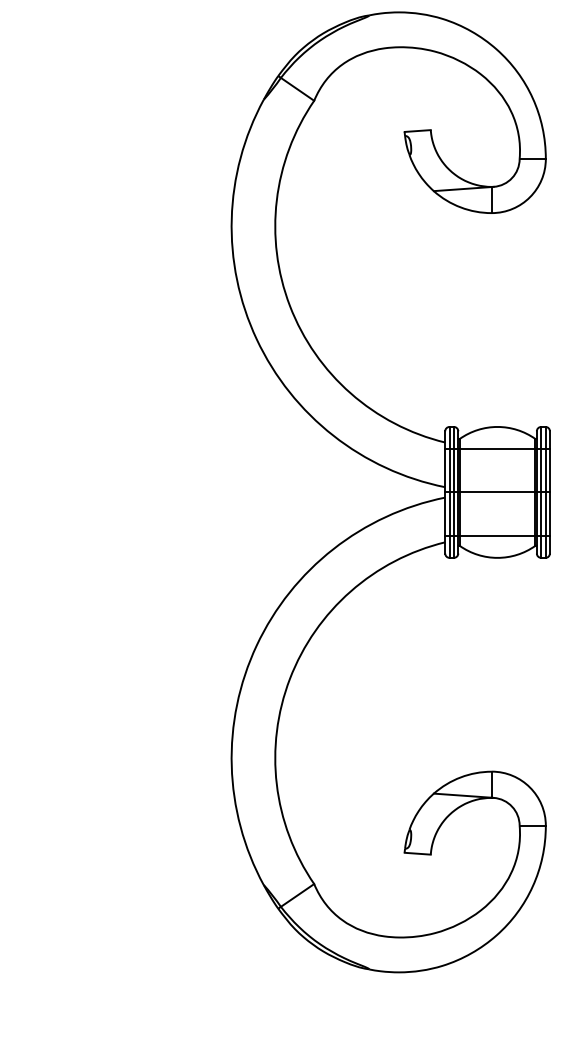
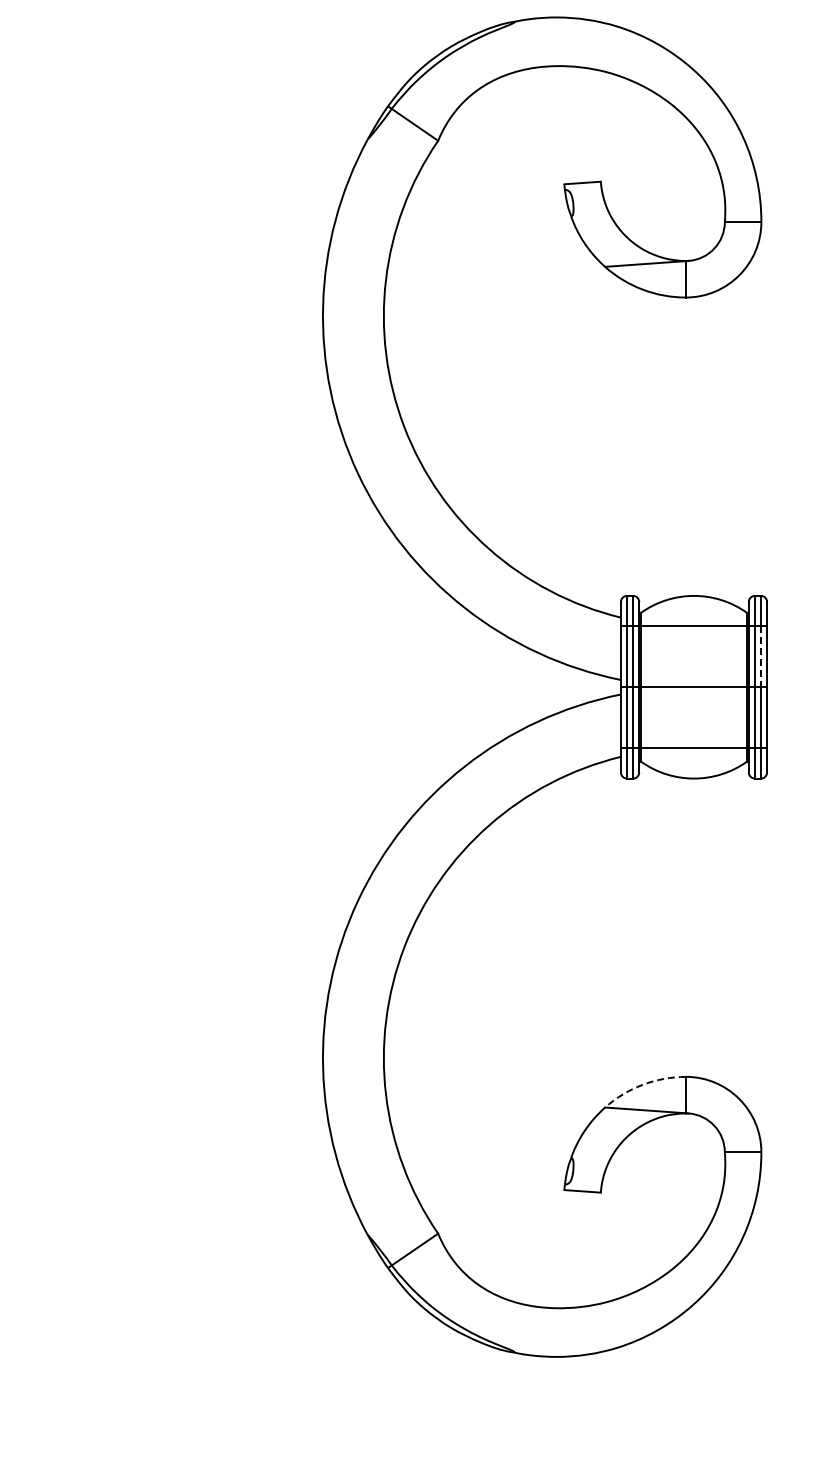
line: (545, 471) -> (761, 657), solid -> dashed
arc: (460, 777) -> (642, 1084), solid -> dashed

